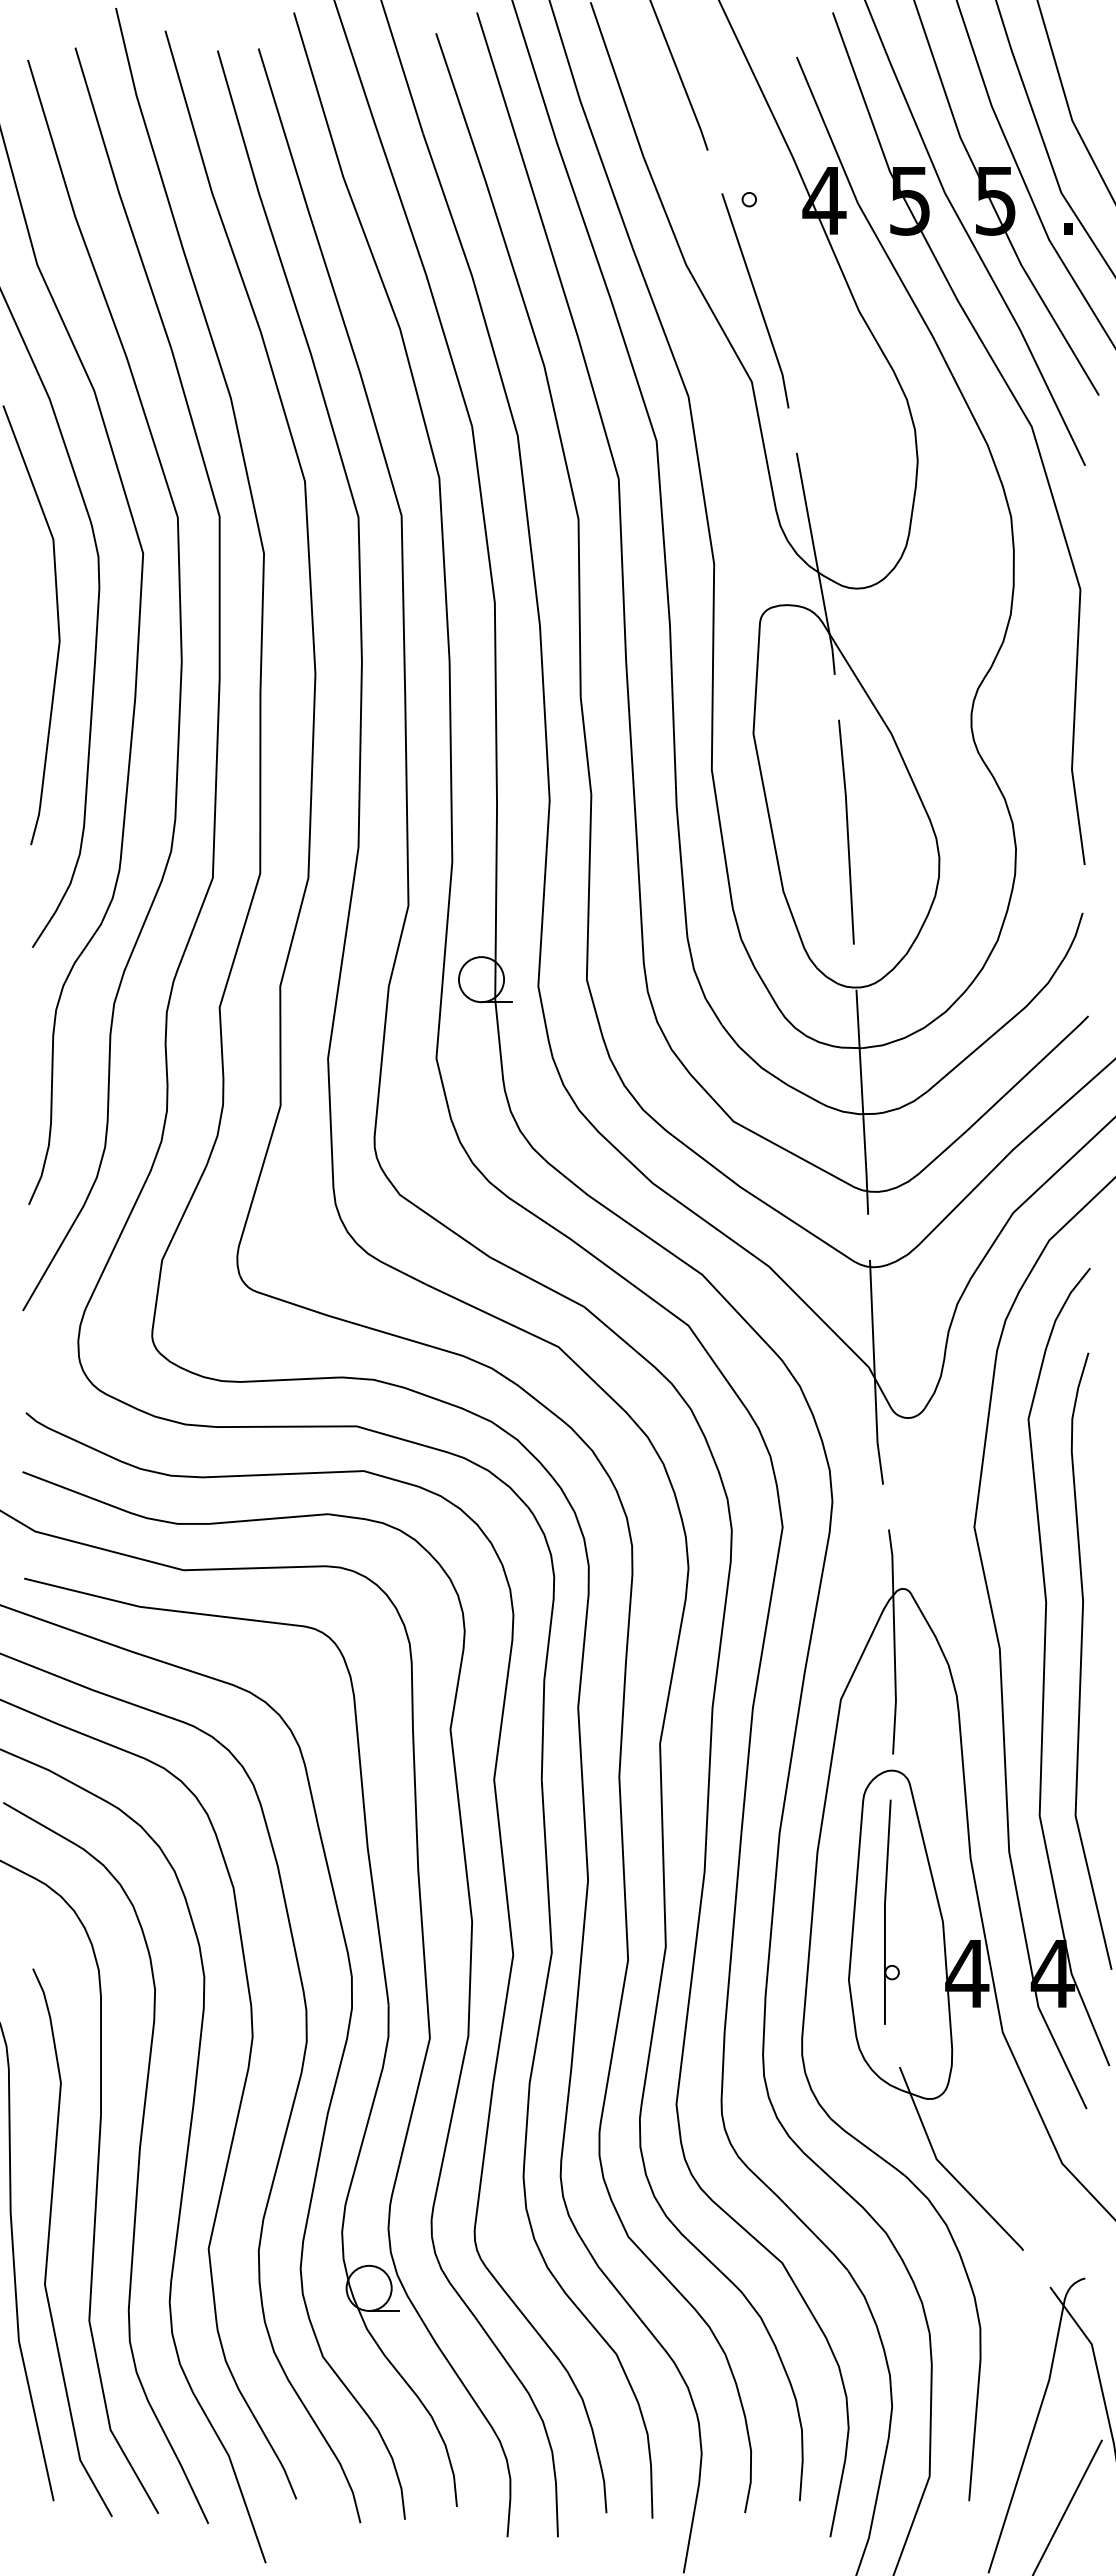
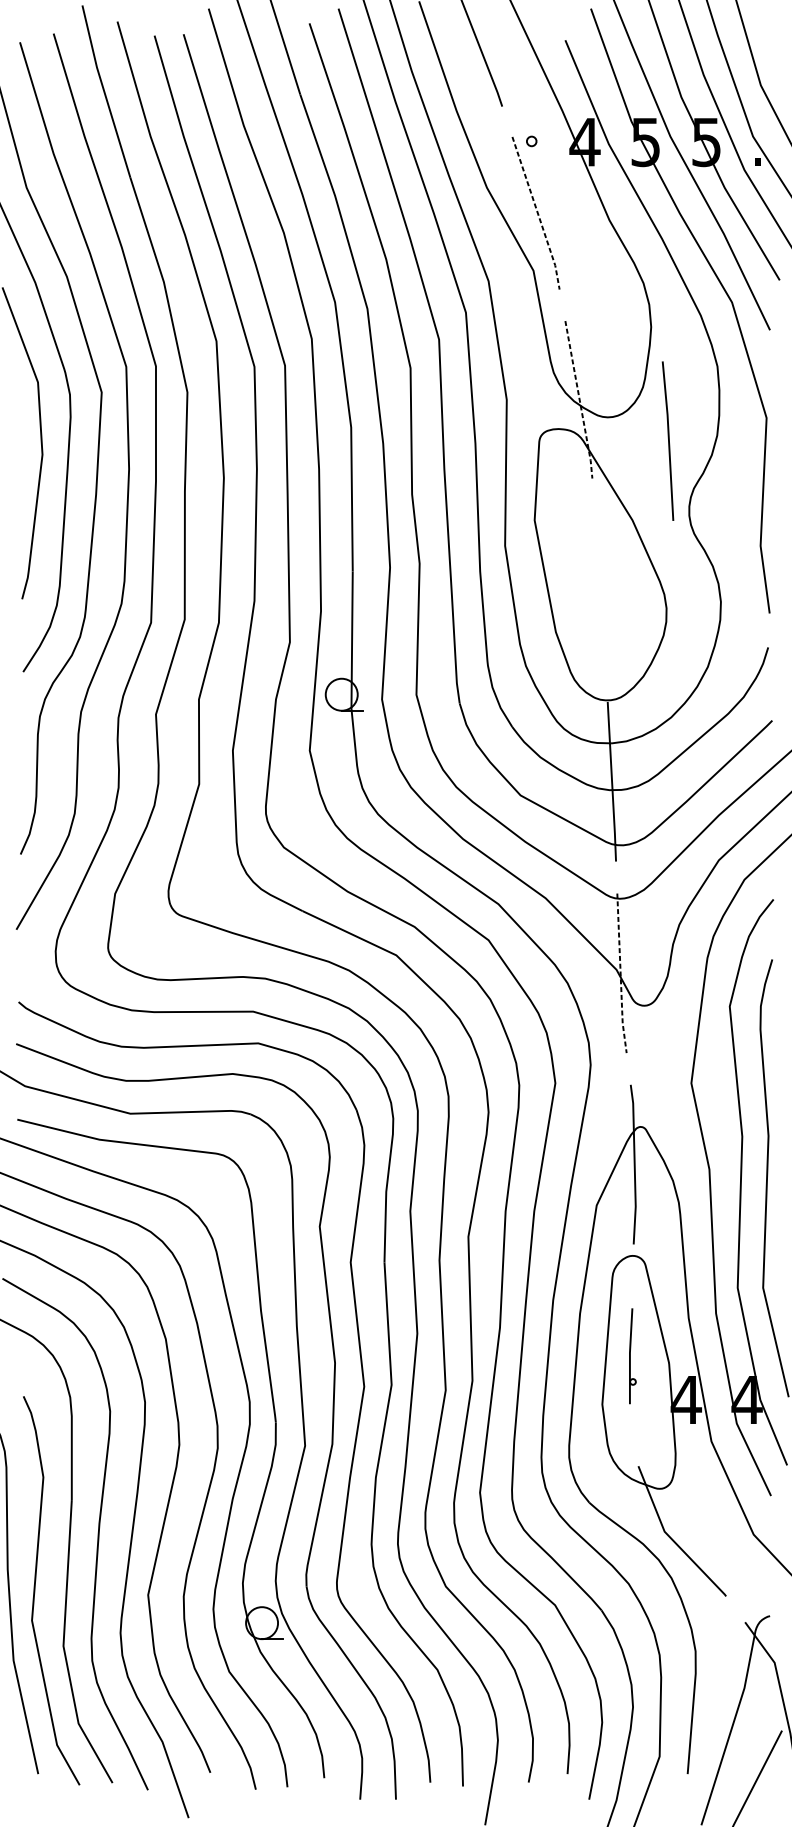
line: (757, 300) -> (537, 212), solid -> dashed
line: (817, 564) -> (580, 400), solid -> dashed
line: (846, 831) -> (668, 440), moved
line: (874, 1373) -> (620, 974), solid -> dashed
part: (891, 1911) -> (632, 1355), size x0.6

